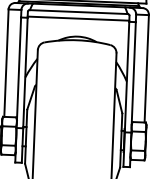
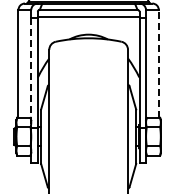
line: (146, 69) -> (158, 64), solid -> dashed
line: (19, 73) -> (31, 73), solid -> dashed

